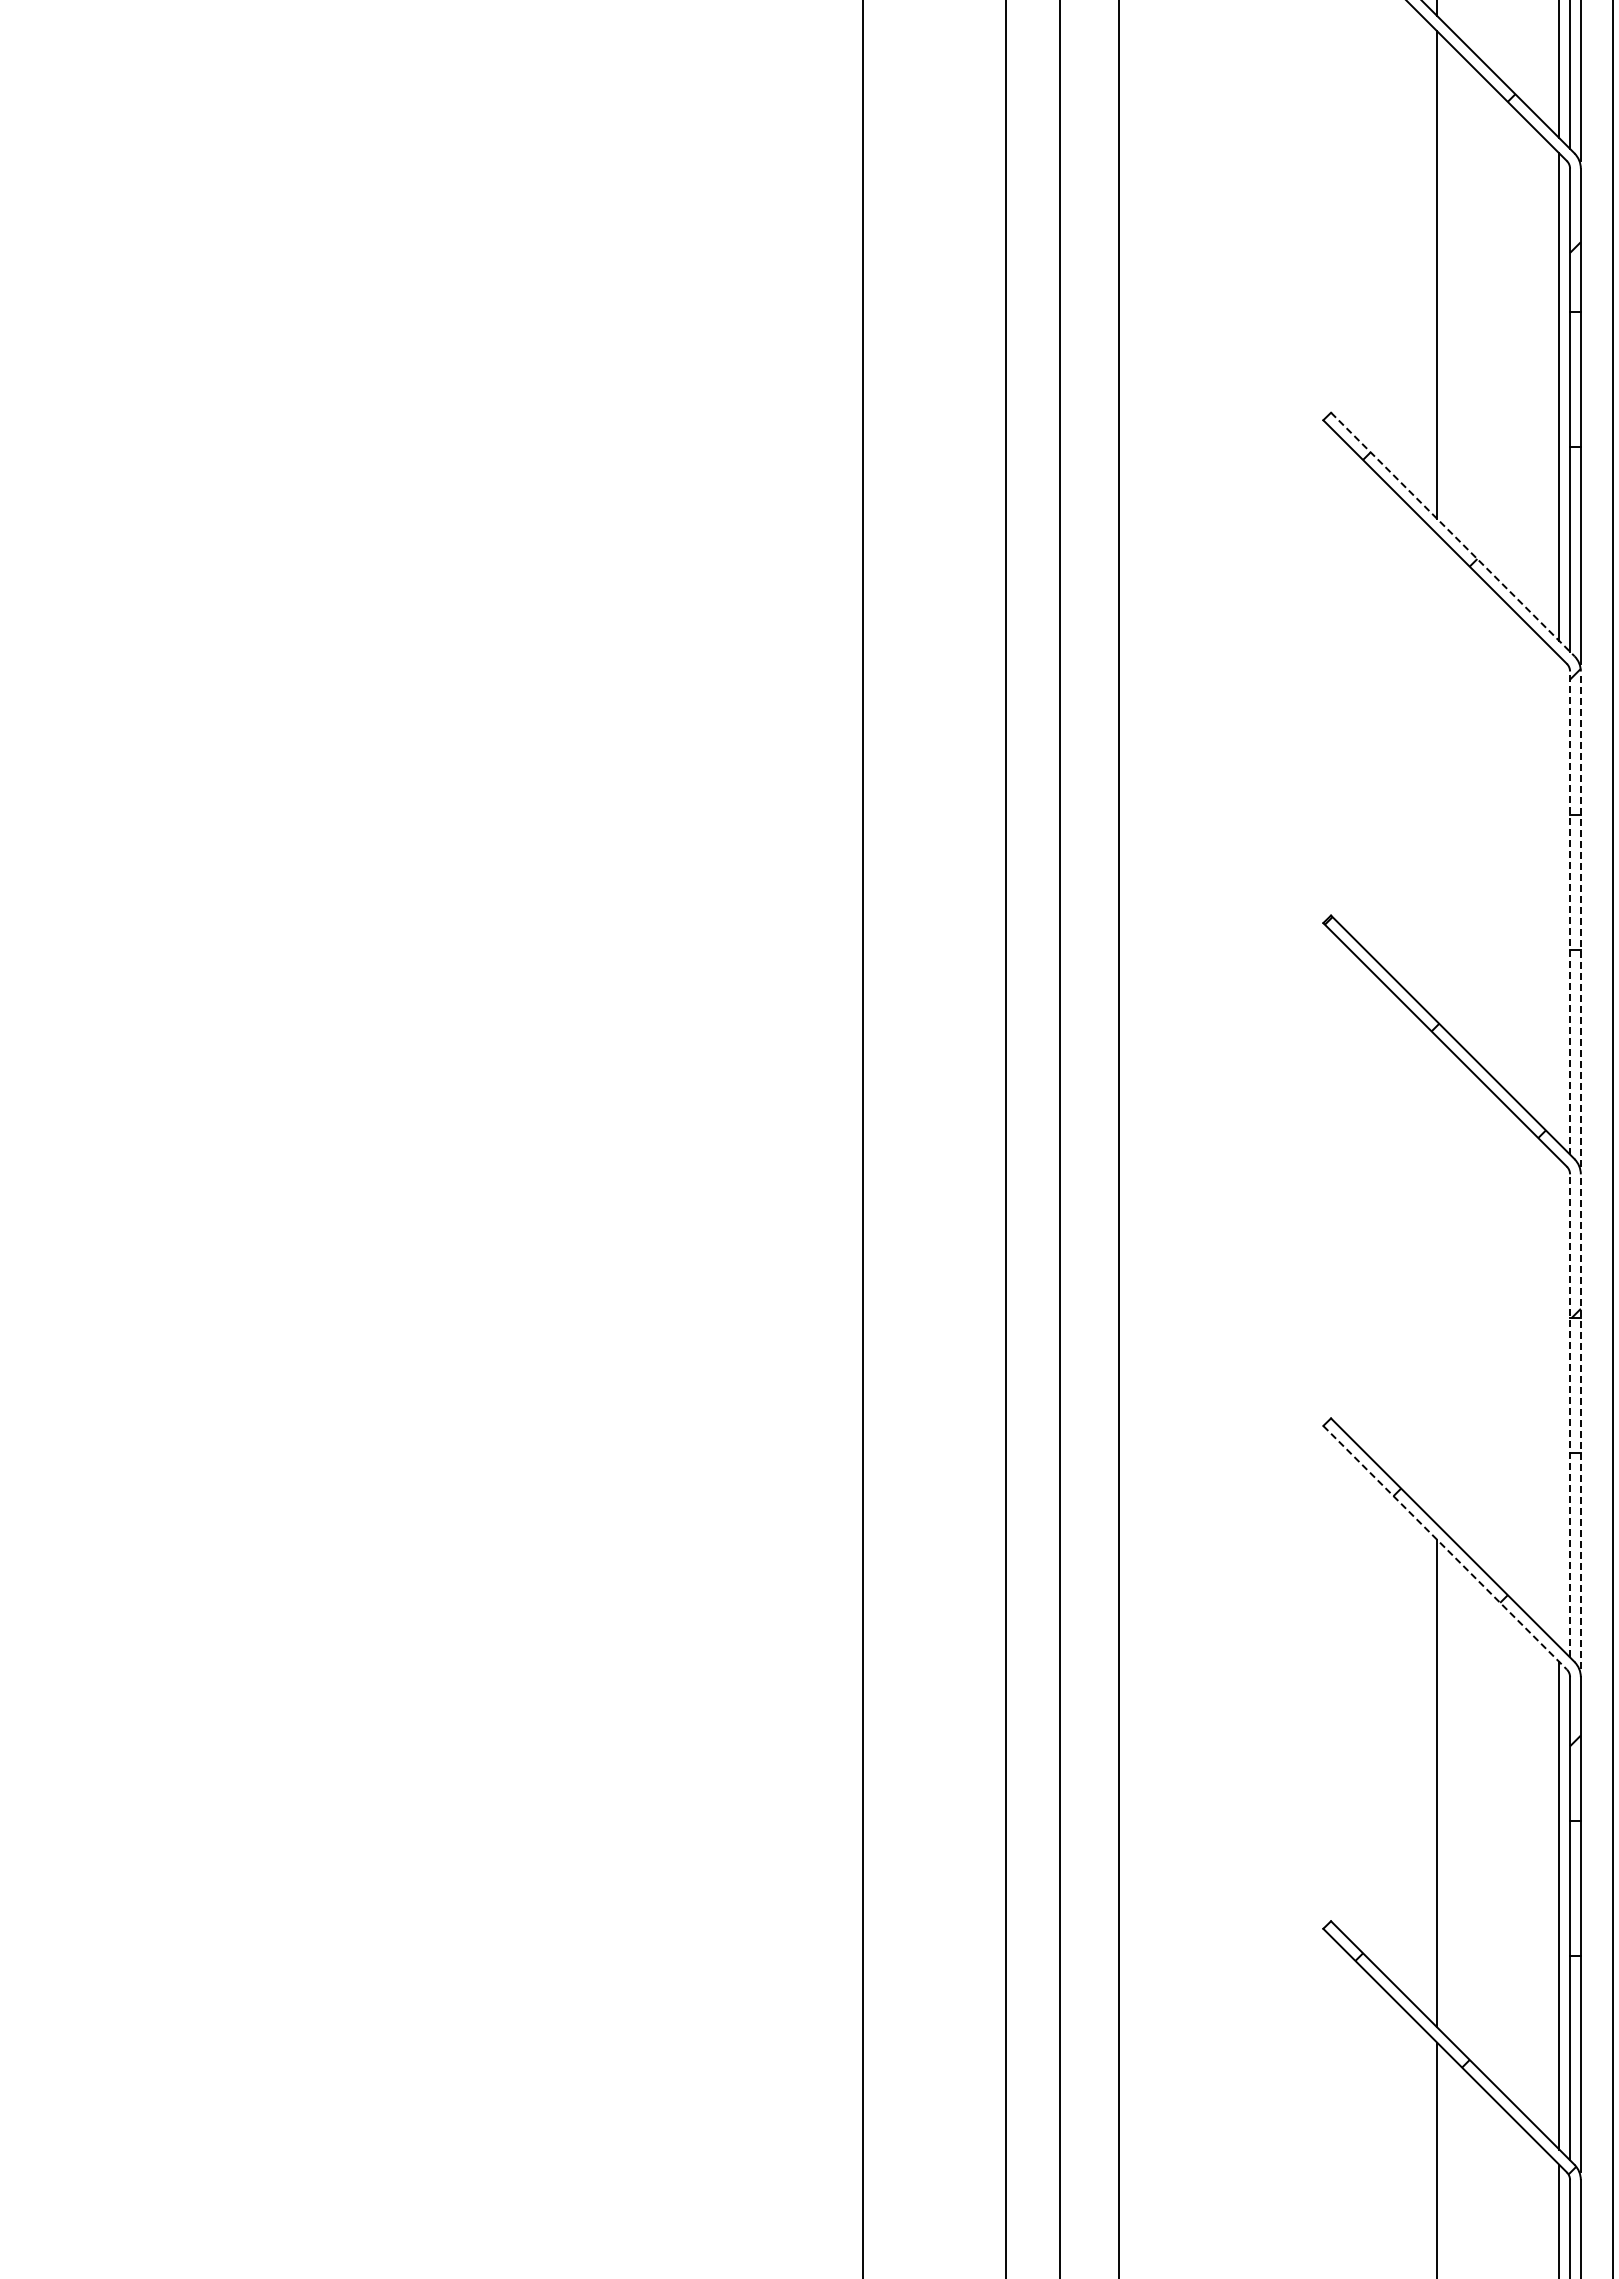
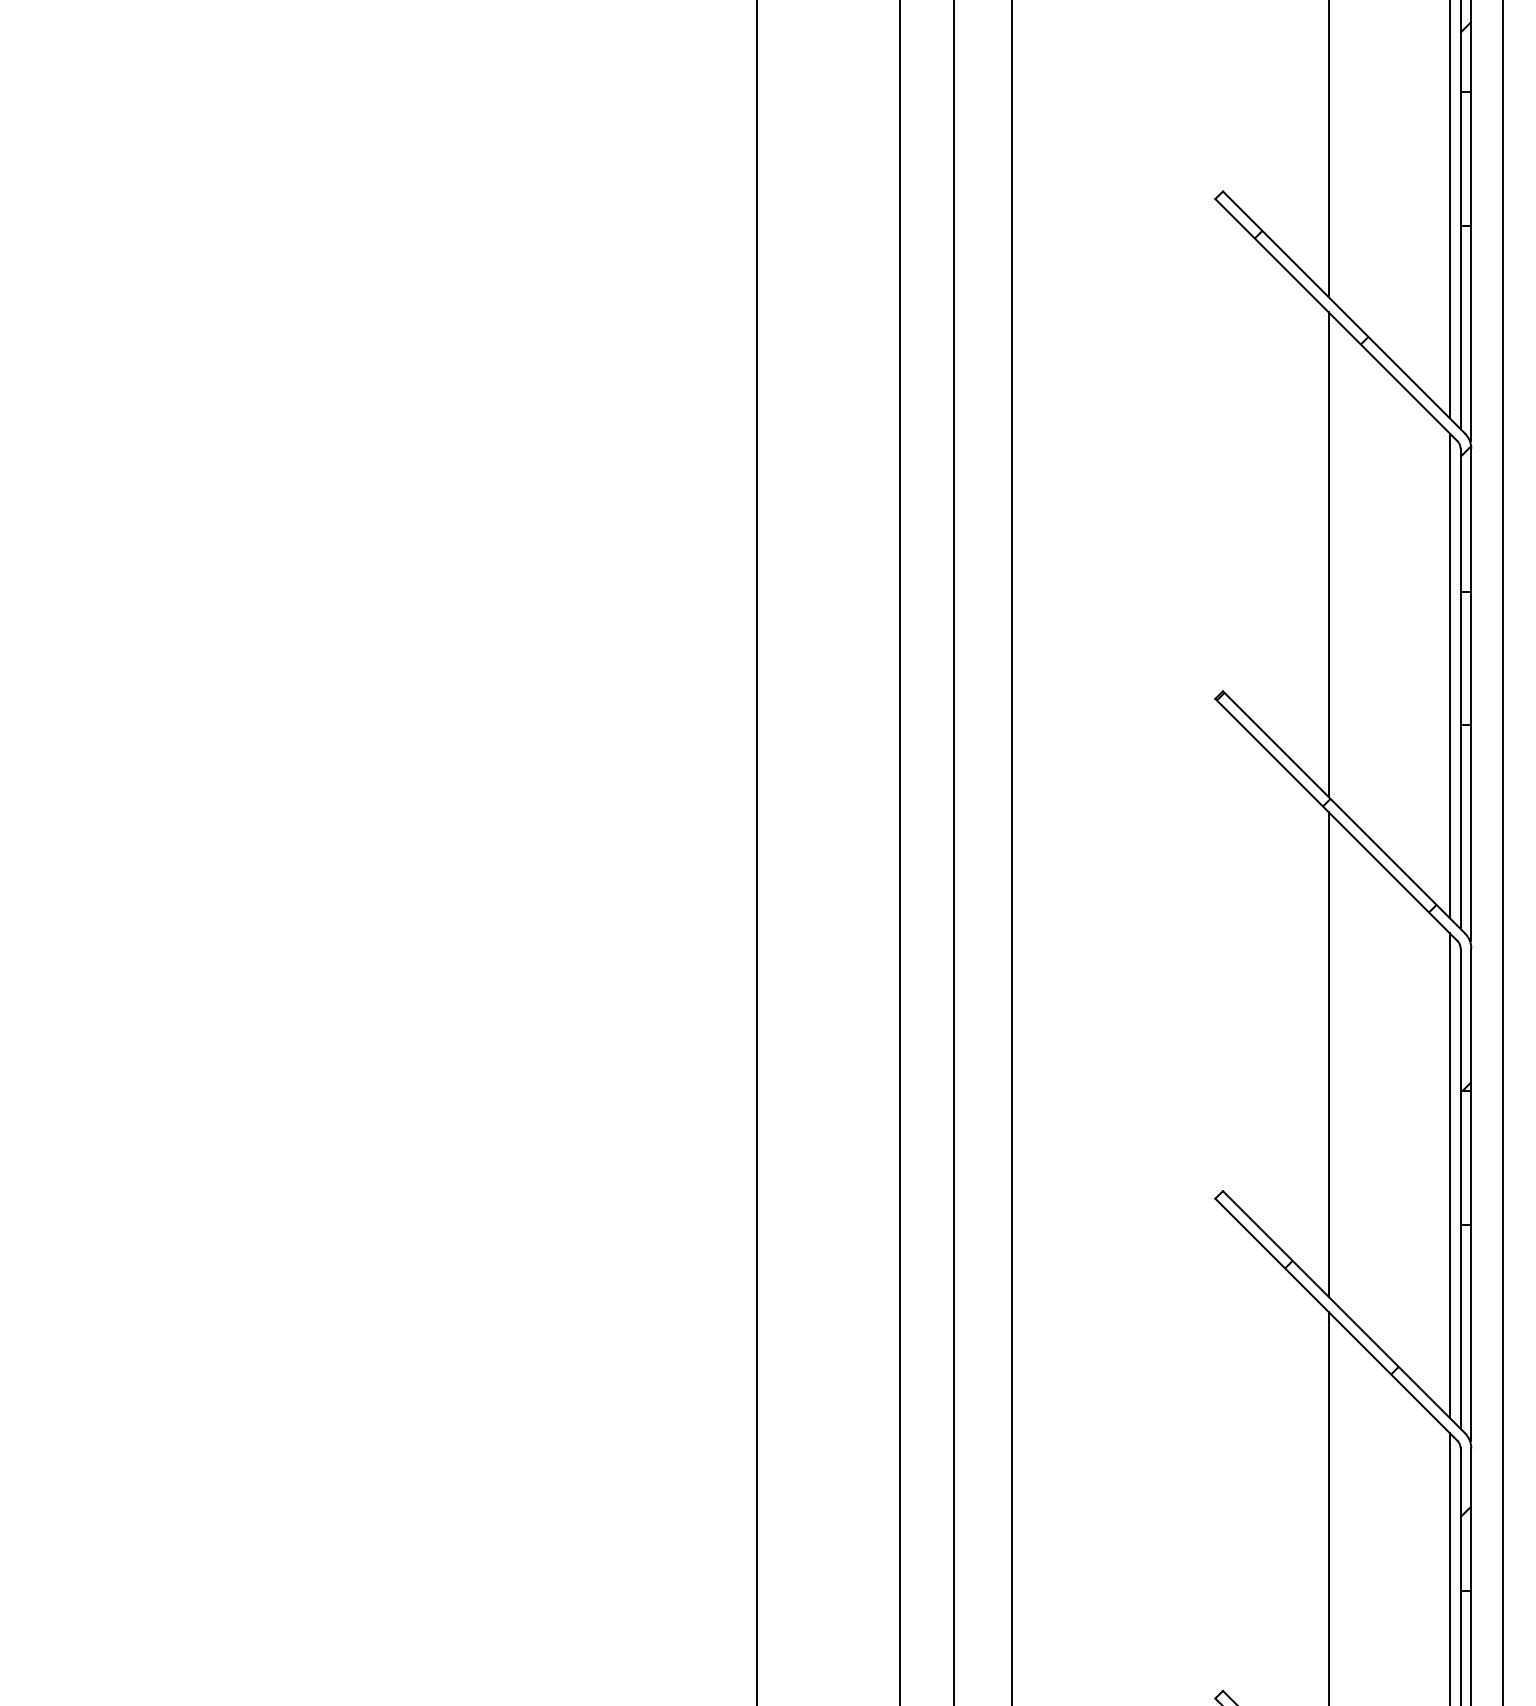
line: (1453, 534) -> (1344, 312), dashed -> solid
line: (1437, 777) -> (1328, 554), added
line: (1559, 899) -> (1450, 675), added
line: (1570, 913) -> (1461, 689), dashed -> solid
line: (1580, 919) -> (1470, 695), dashed -> solid
line: (1437, 1280) -> (1328, 1054), added
line: (1559, 1402) -> (1450, 1175), added
line: (1570, 1415) -> (1461, 1188), dashed -> solid
line: (1580, 1421) -> (1470, 1194), dashed -> solid
line: (1445, 1548) -> (1336, 1320), dashed -> solid

